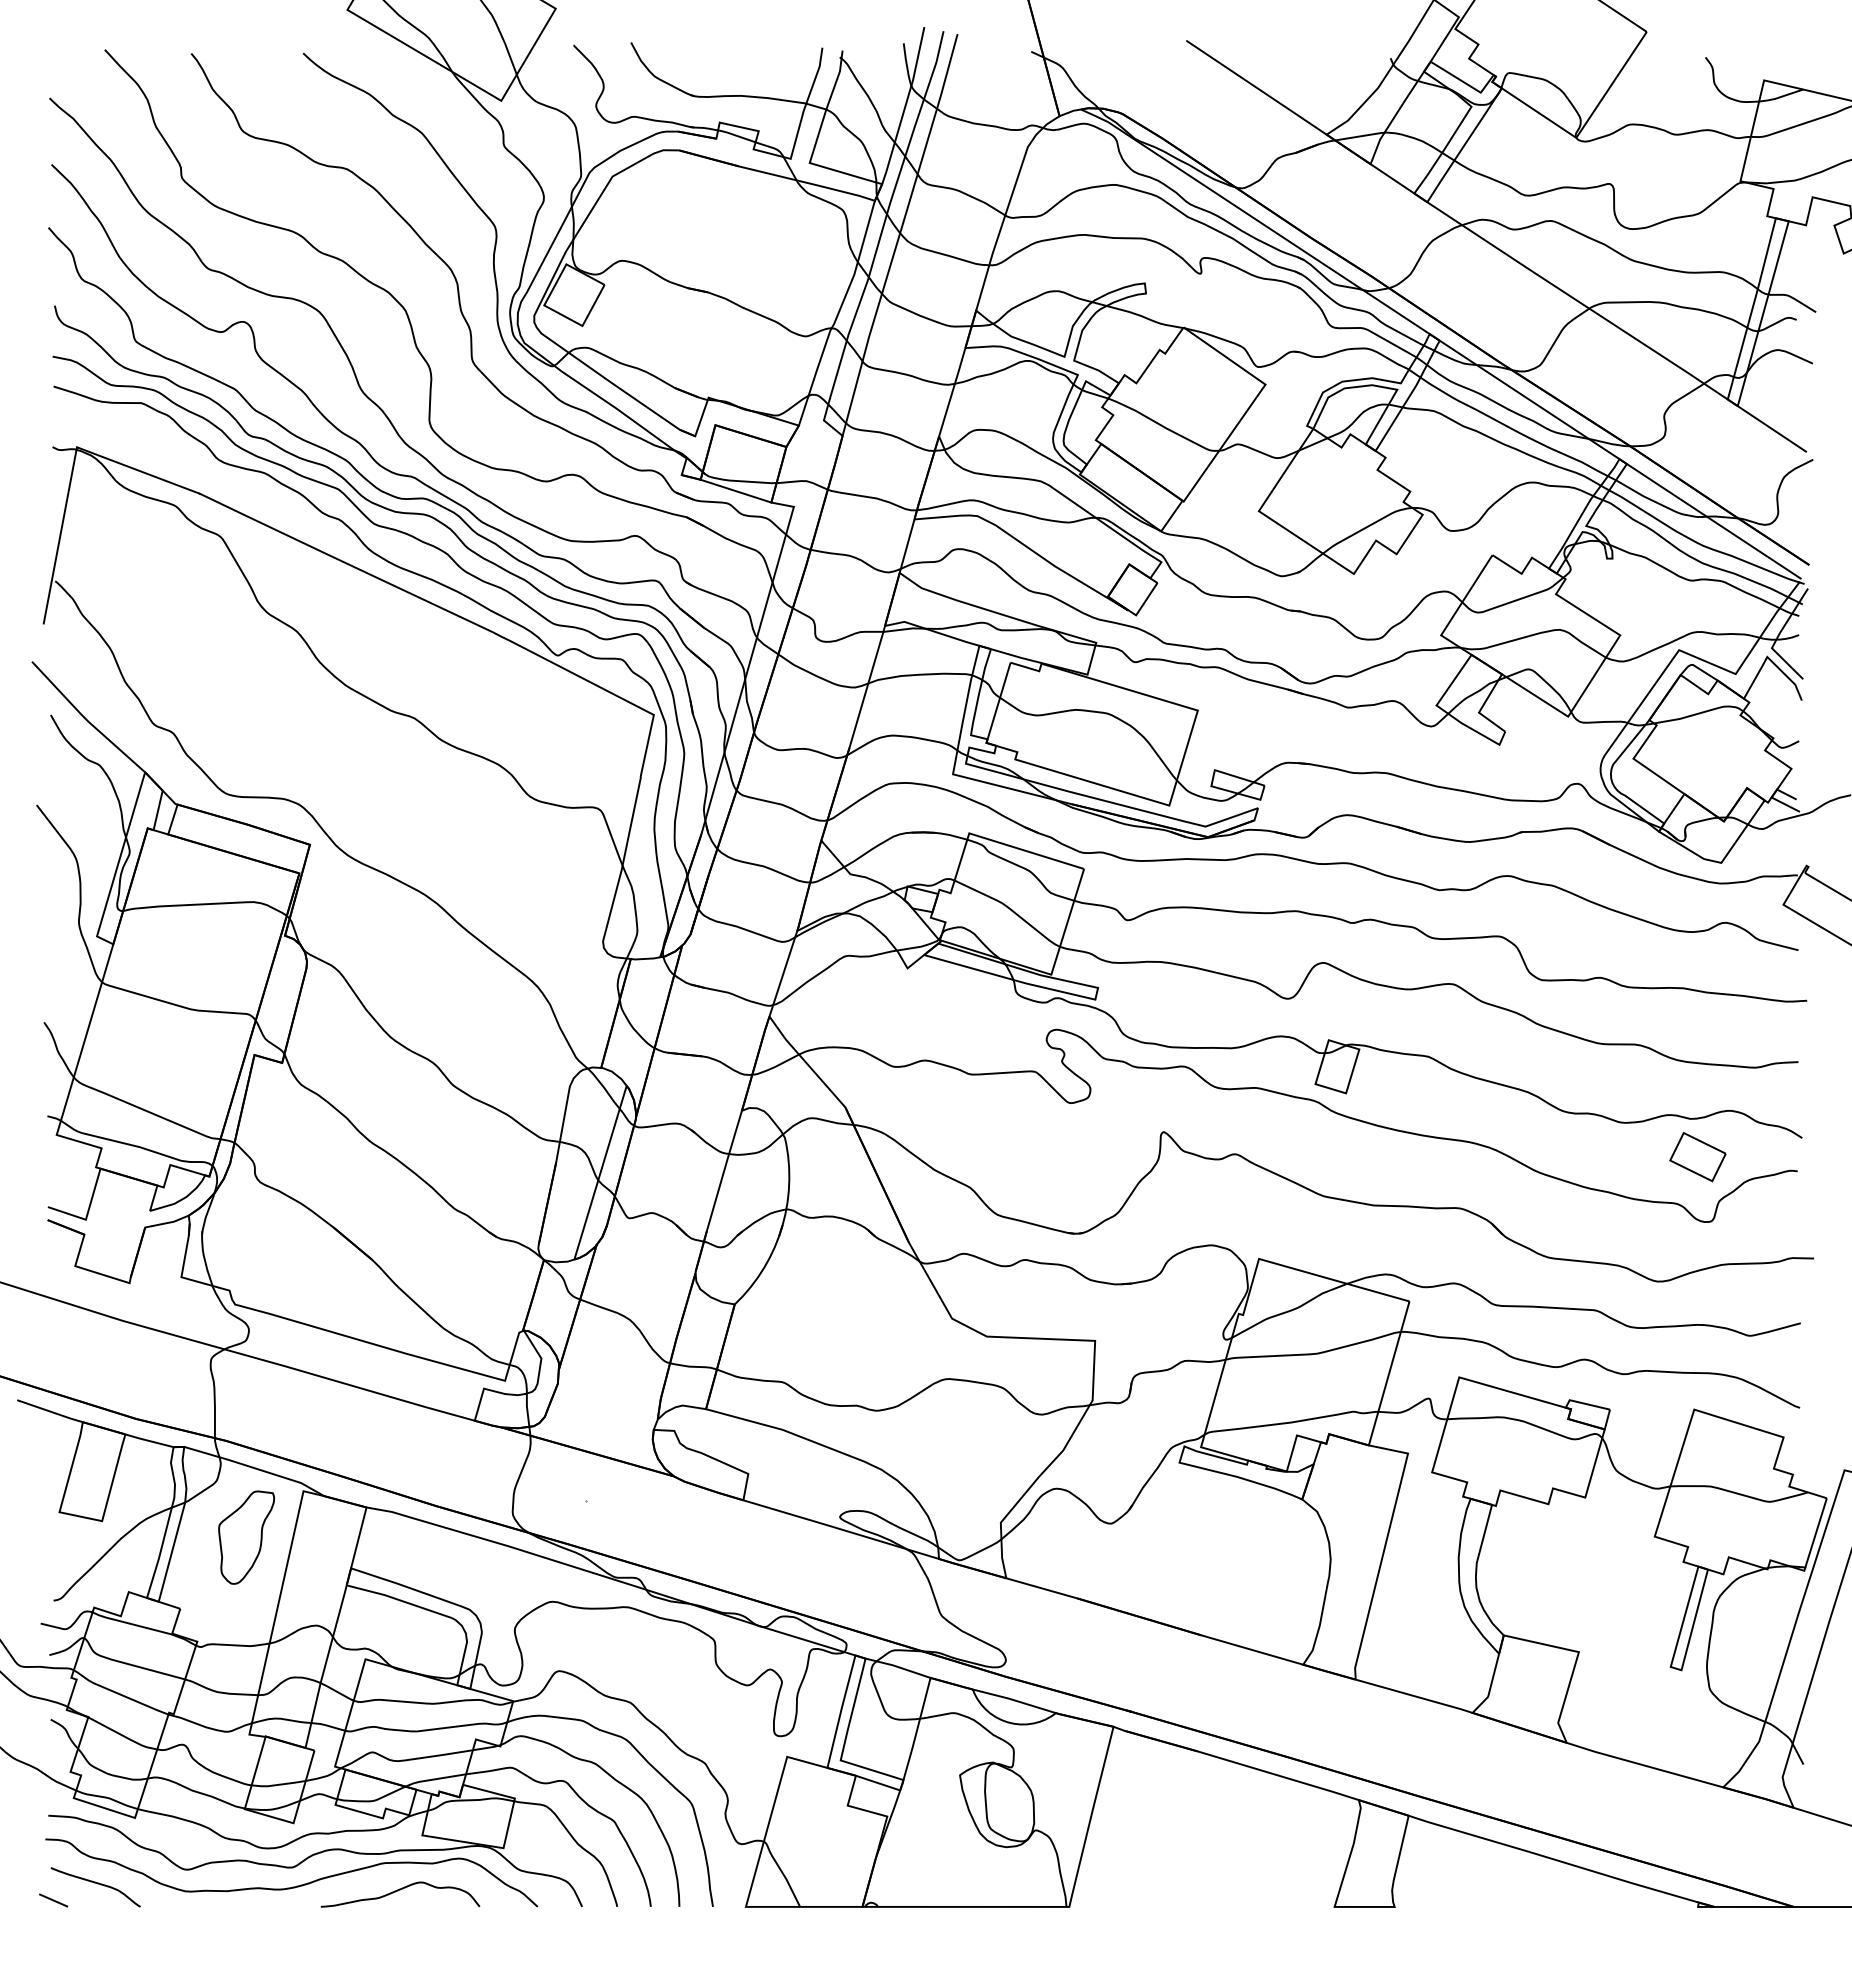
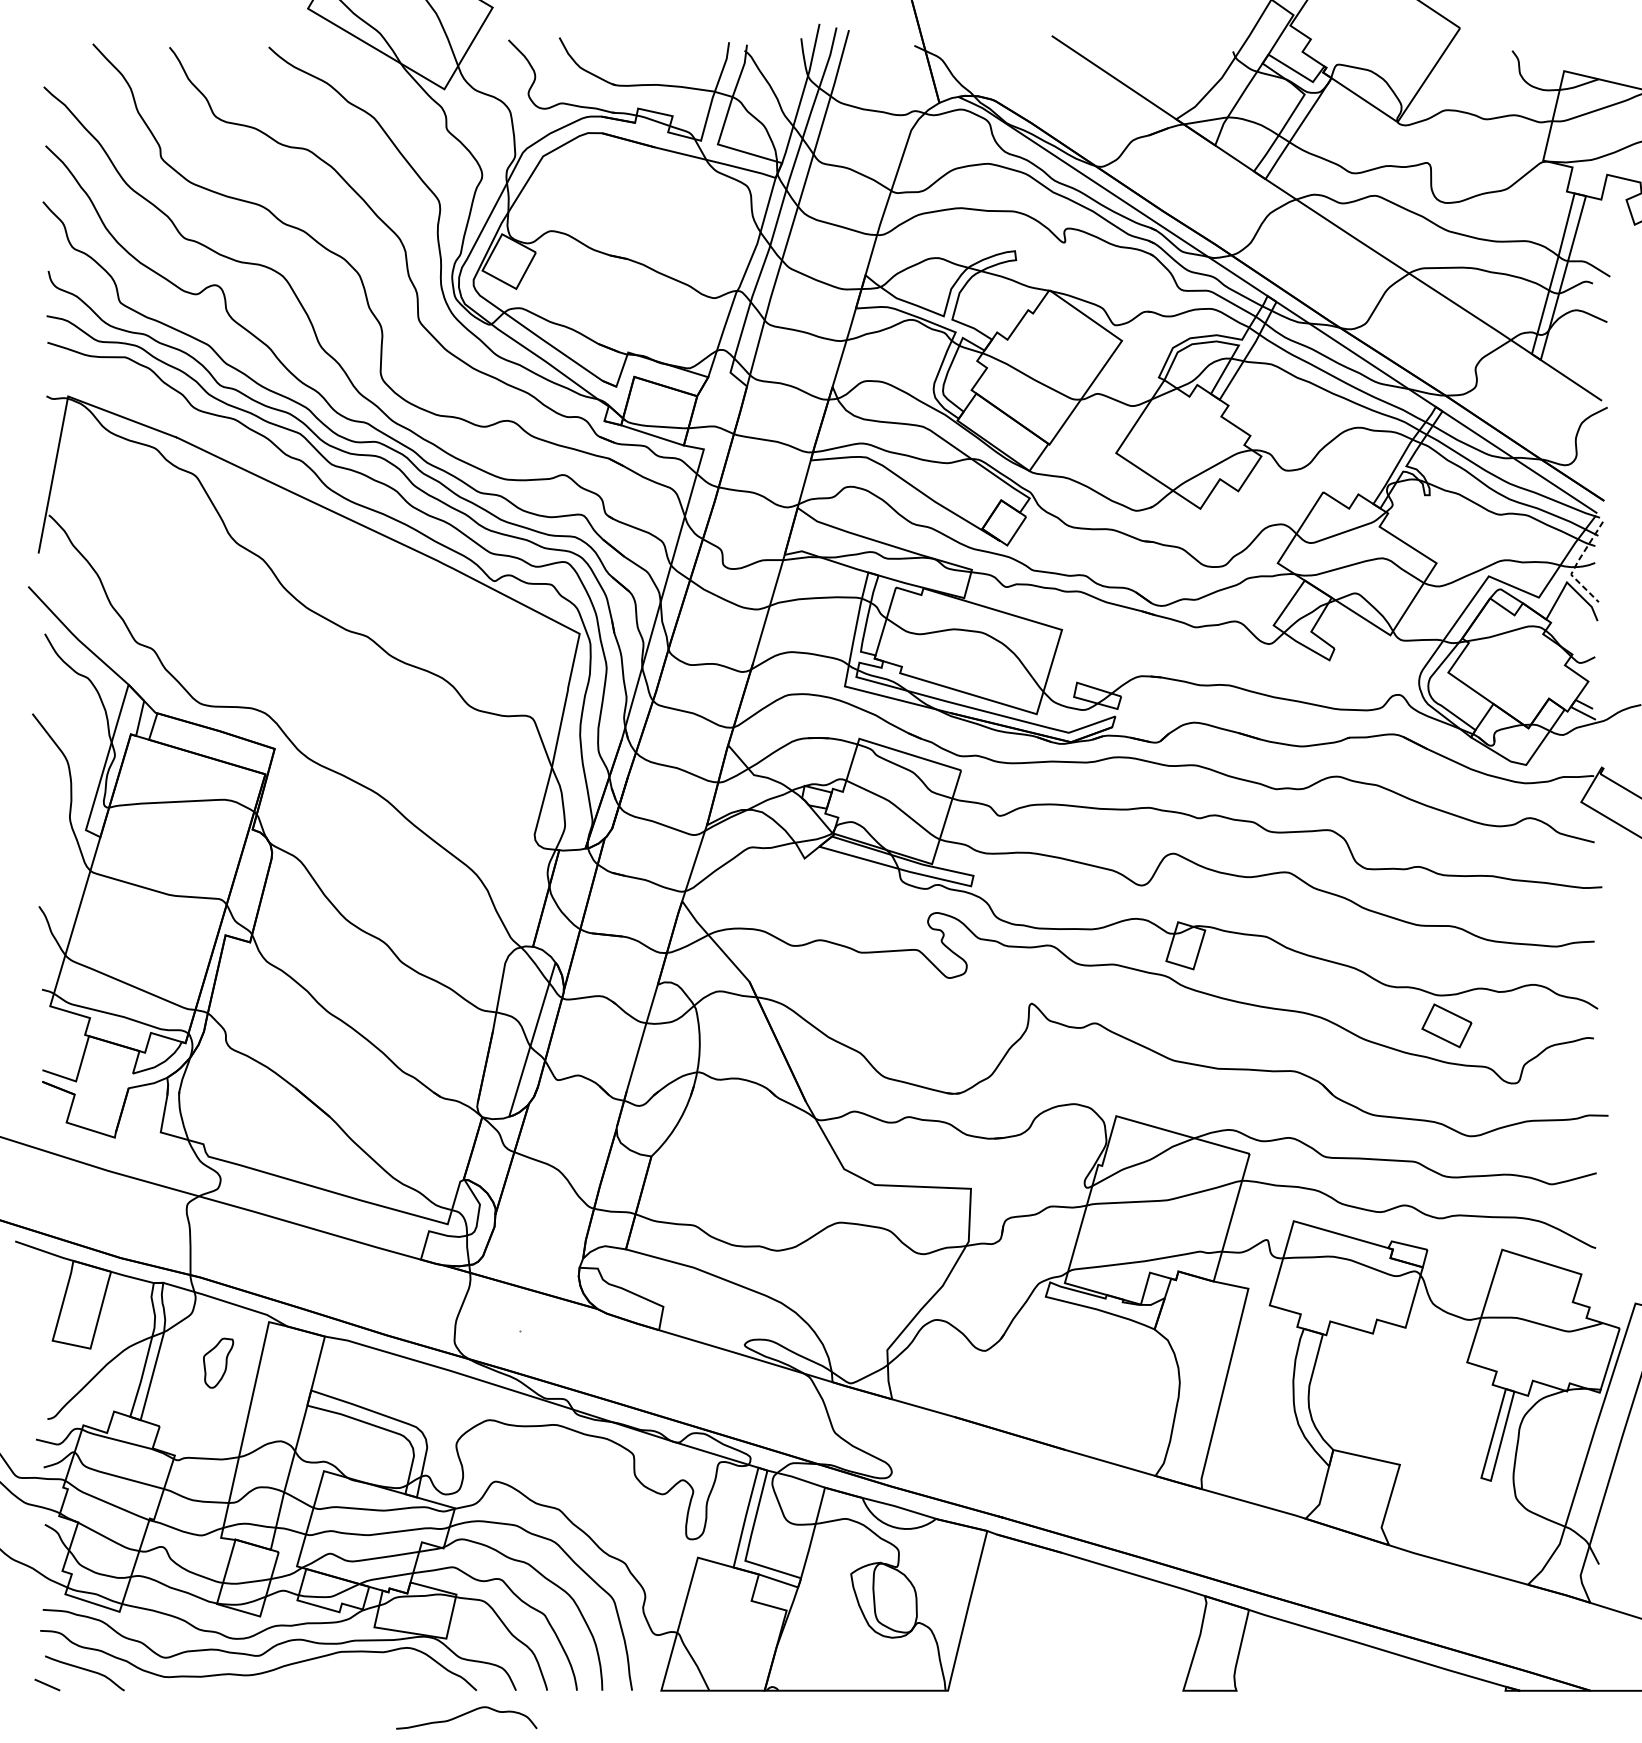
line: (1777, 637) -> (1576, 565), solid -> dashed
part: (1697, 1157) -> (1446, 1026), moved
part: (246, 1537) -> (218, 1363), size x0.6
curve: (398, 1891) -> (464, 1715), moved

